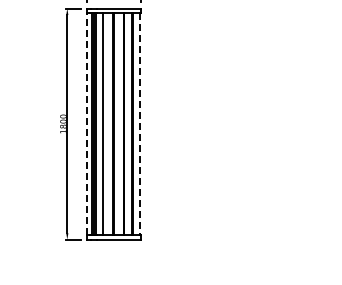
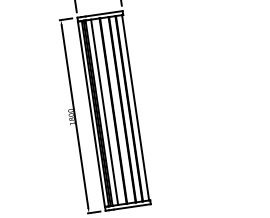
line: (86, 124) -> (91, 114), dashed -> solid
line: (139, 124) -> (135, 108), dashed -> solid

